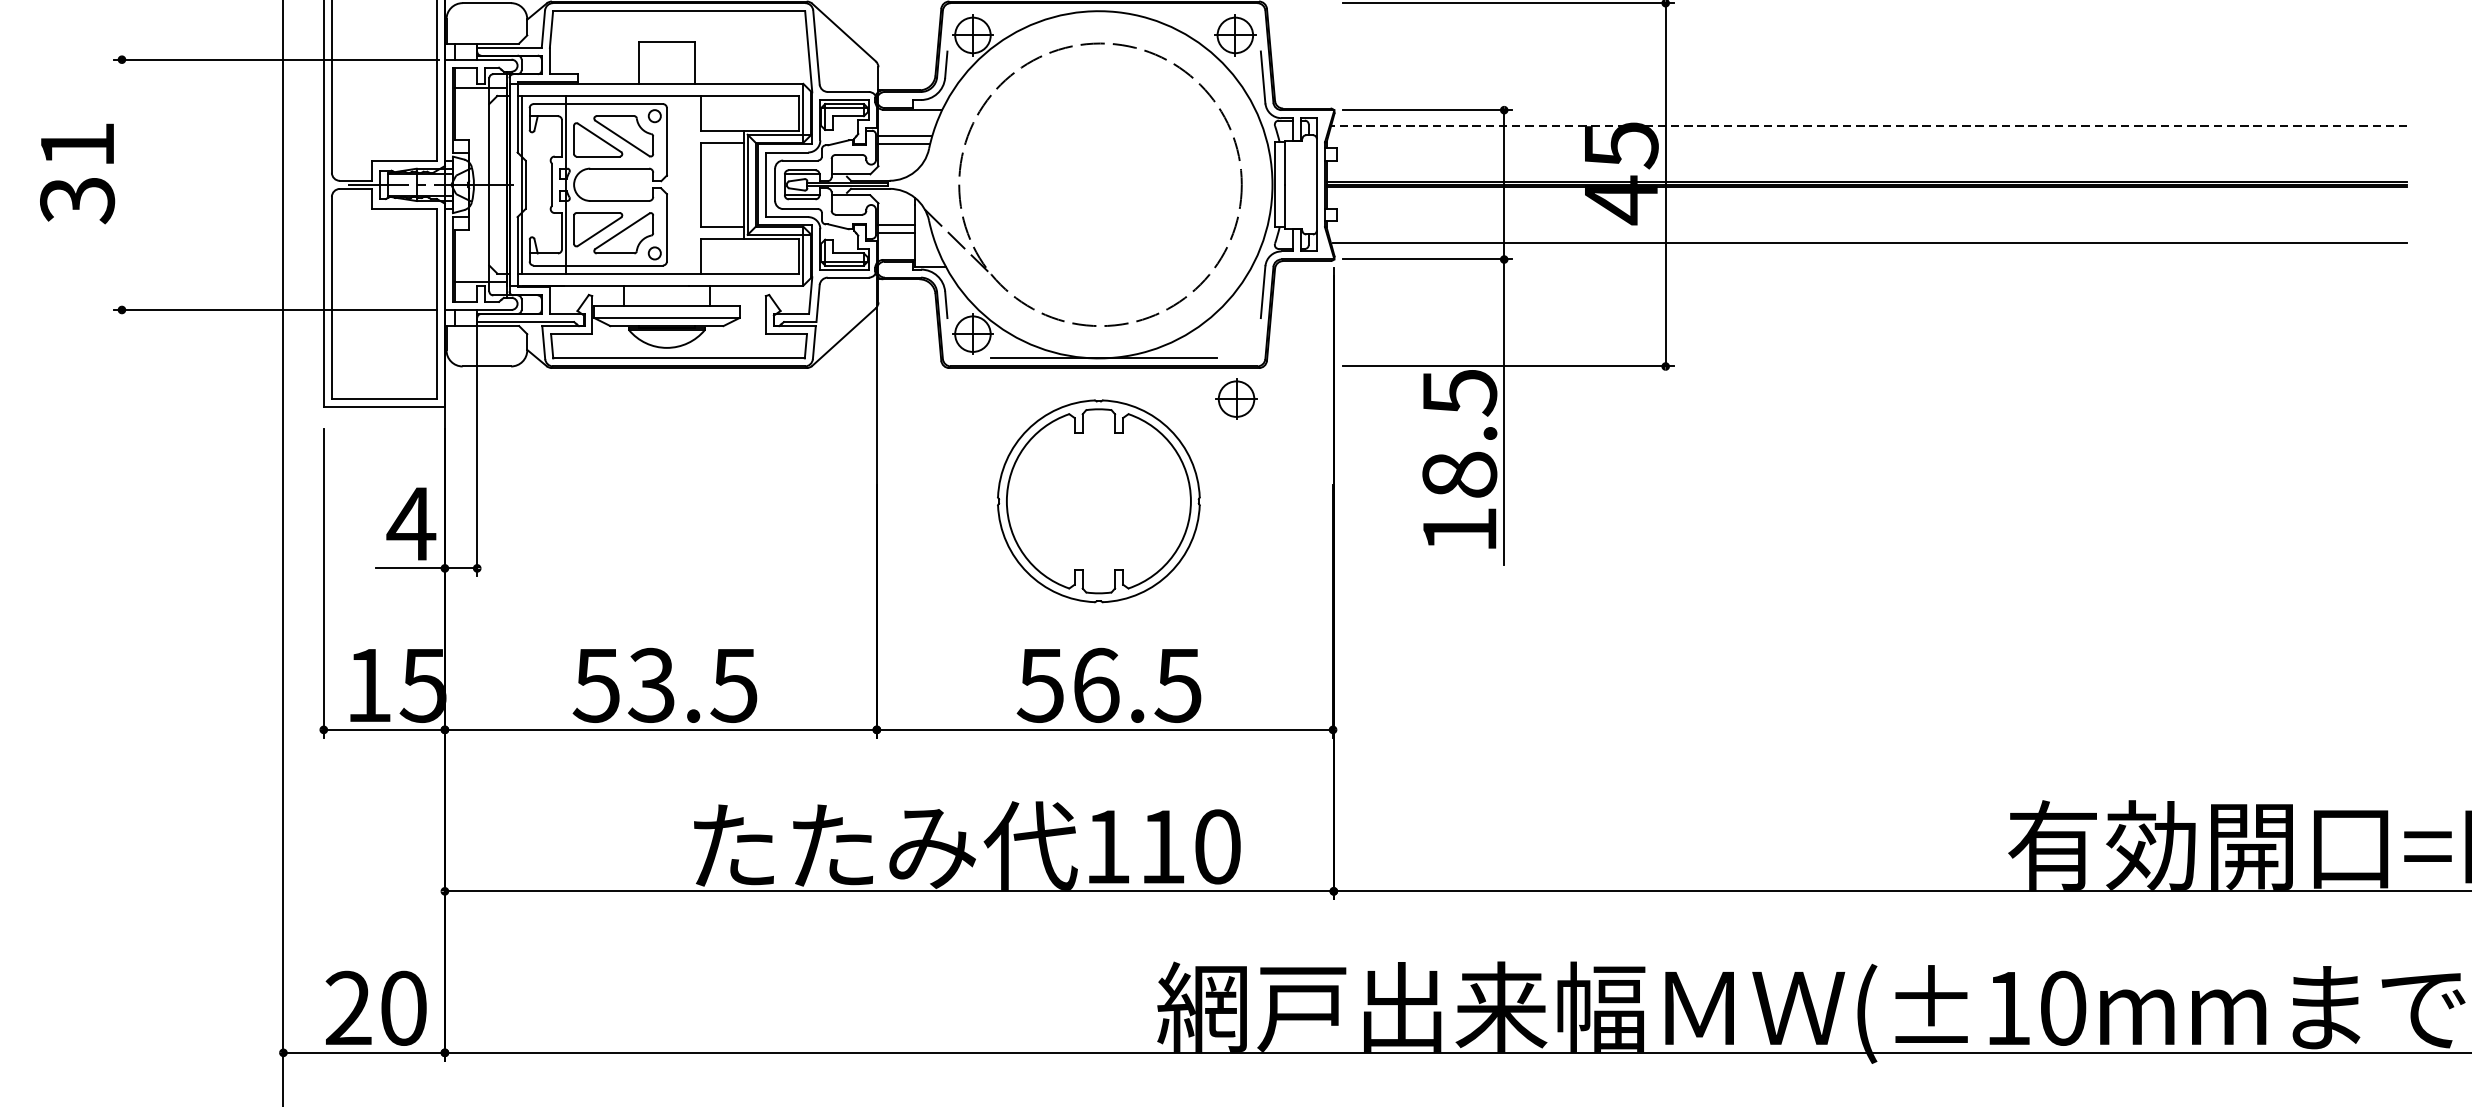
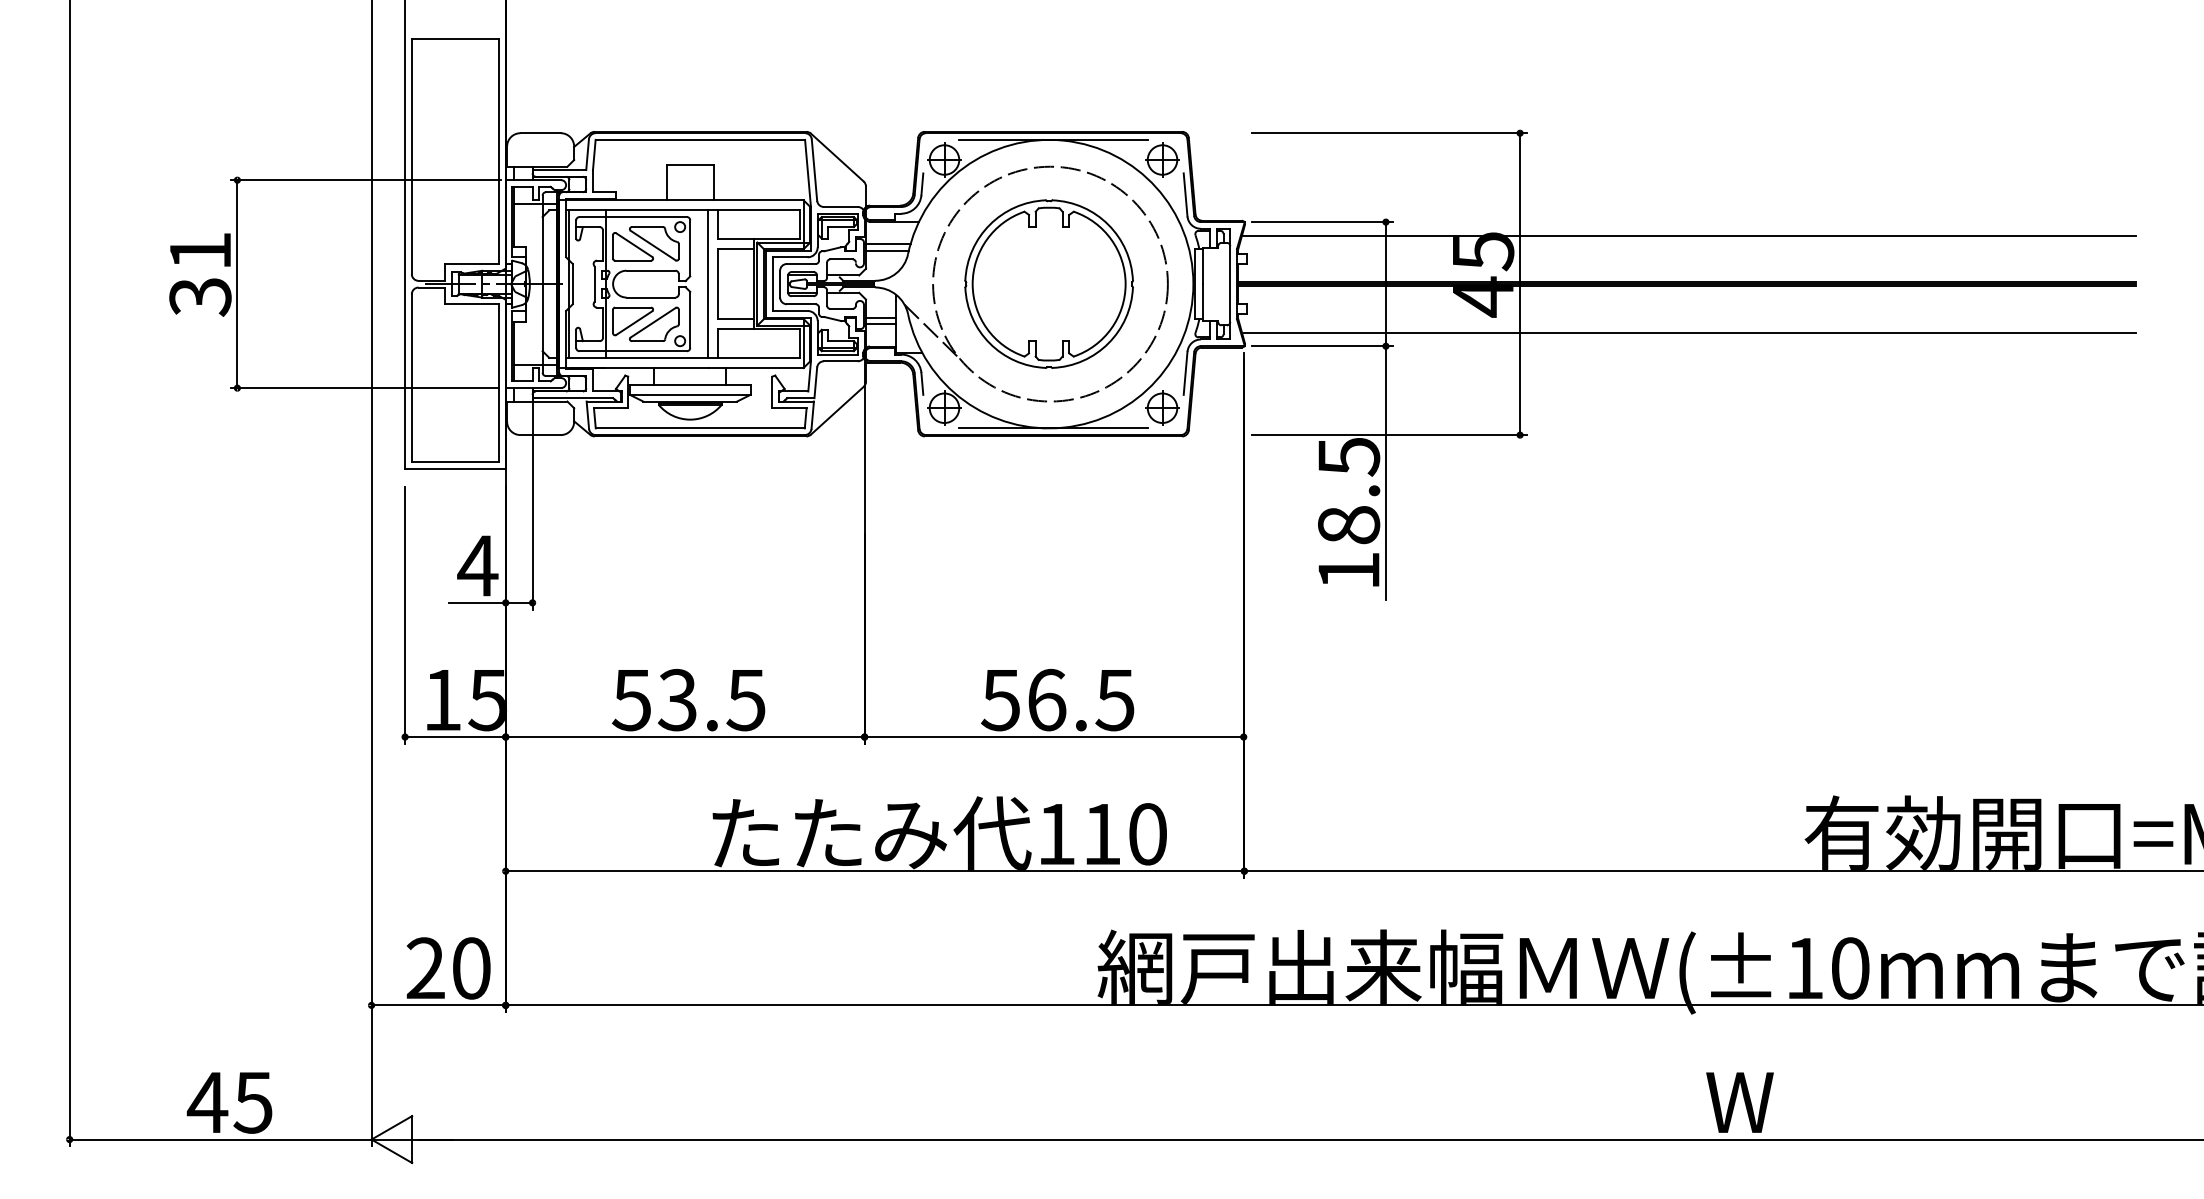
line: (1104, 10) -> (1053, 139), added
line: (1868, 126) -> (1688, 235), dashed -> solid
line: (688, 184) -> (708, 283), added
line: (122, 185) -> (237, 284), added
part: (1236, 398) -> (1162, 407), moved
part: (1098, 500) -> (1048, 283), moved

